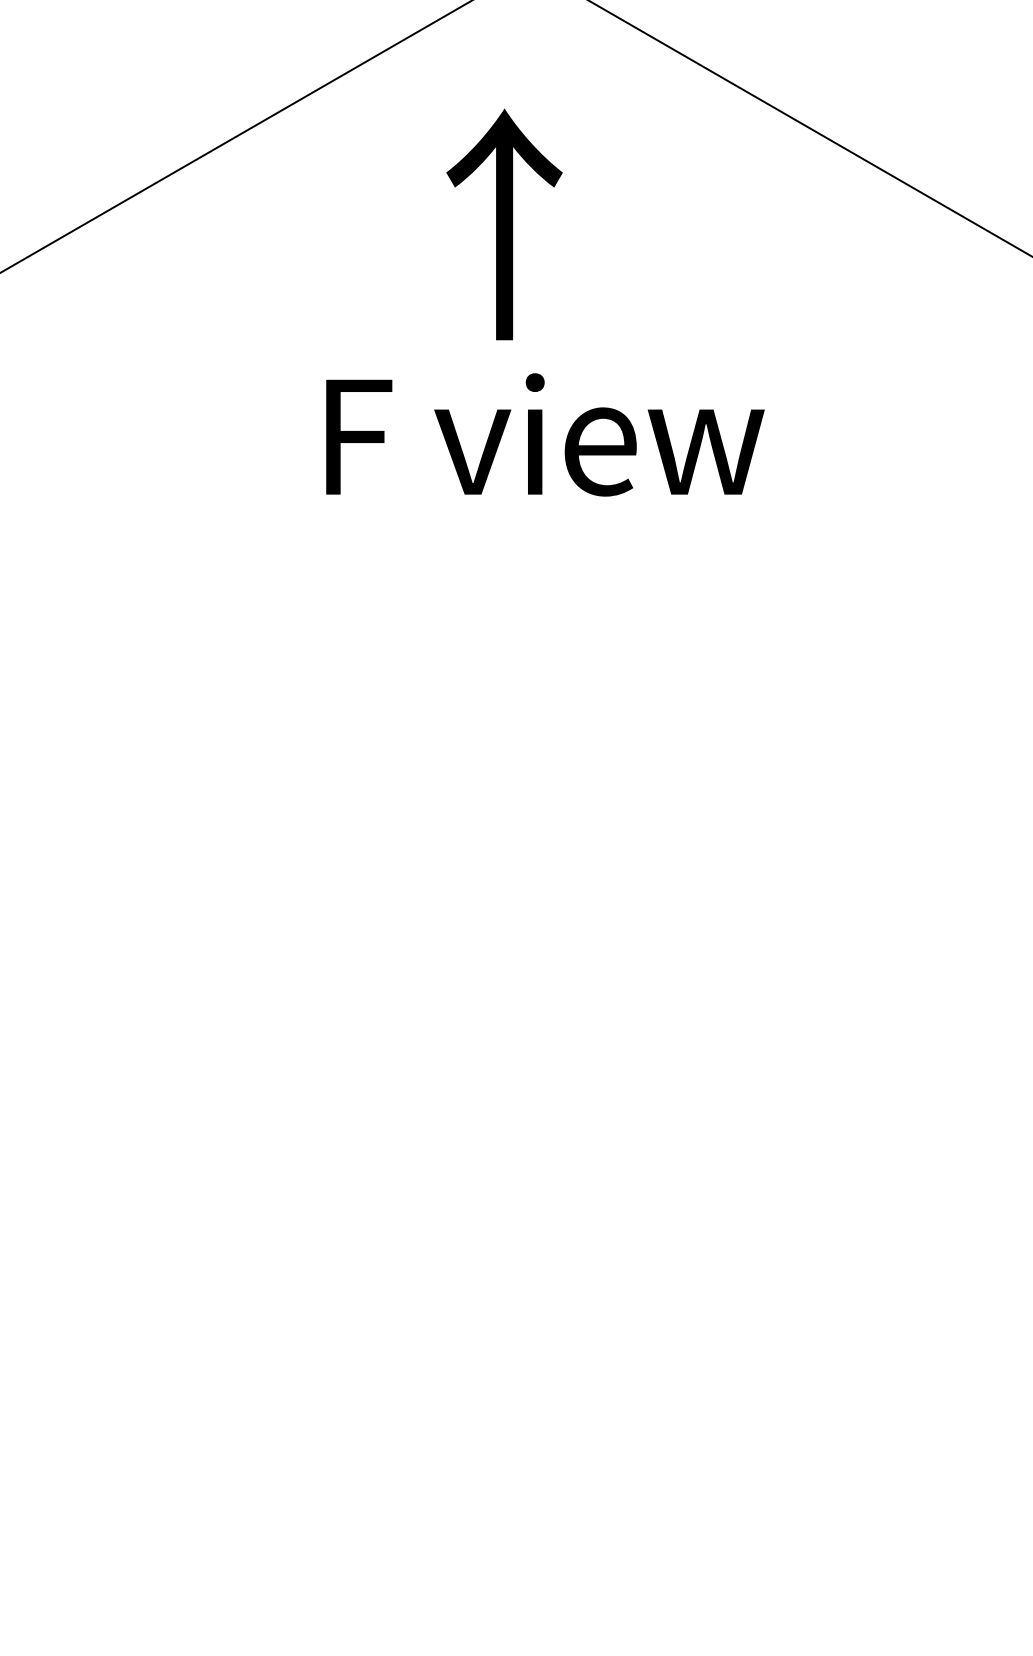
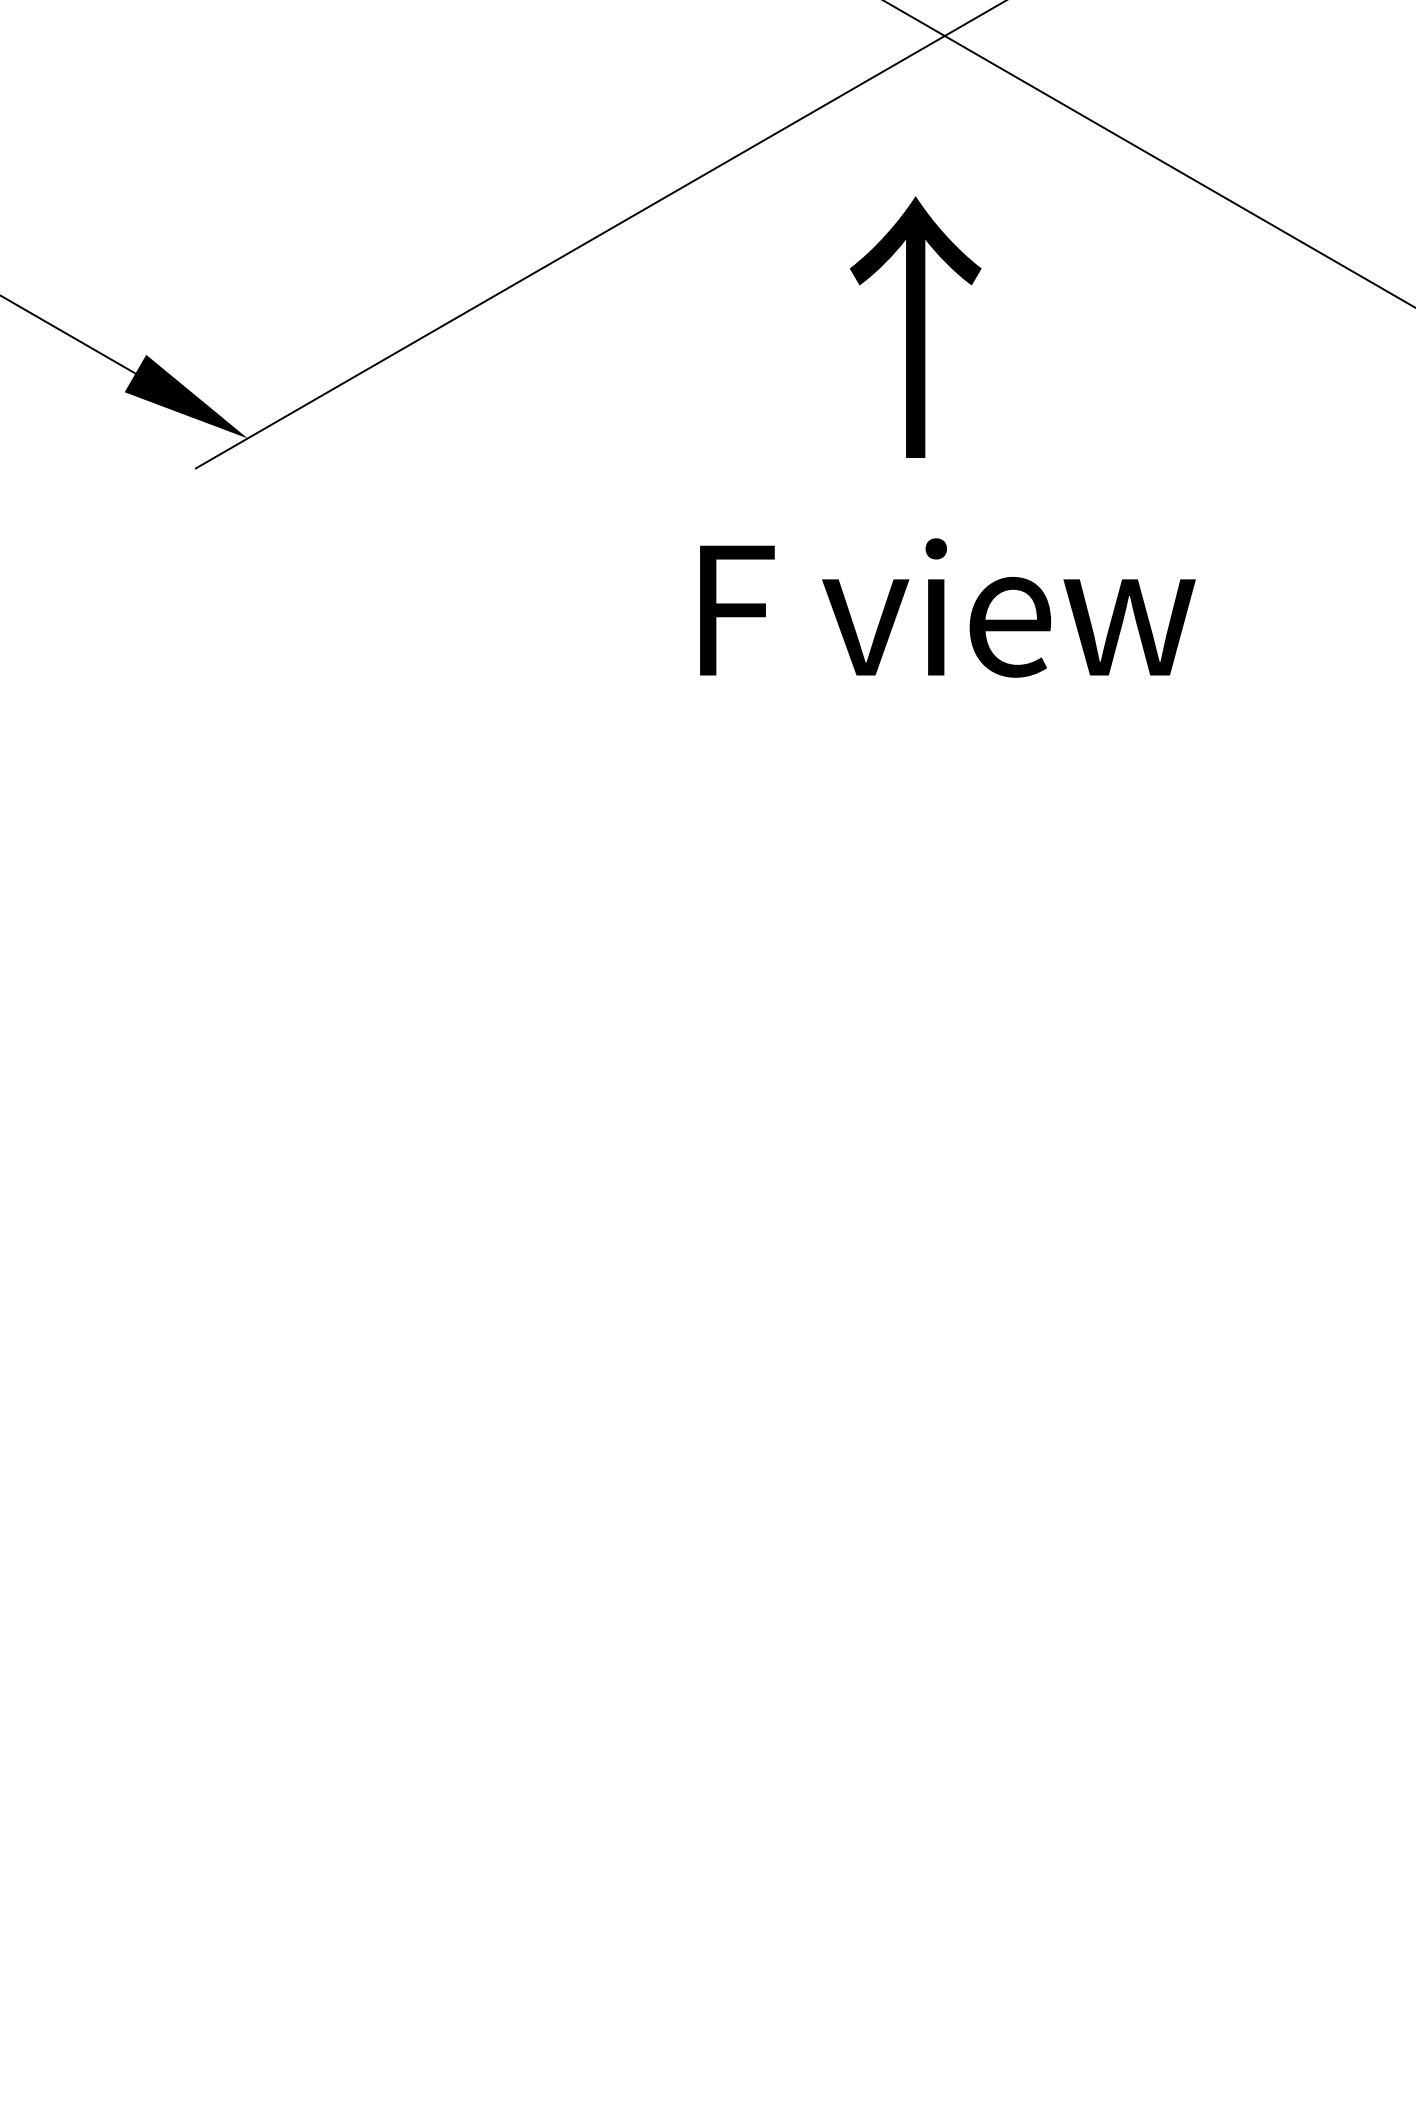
text: (545, 434) -> (947, 607), moved

